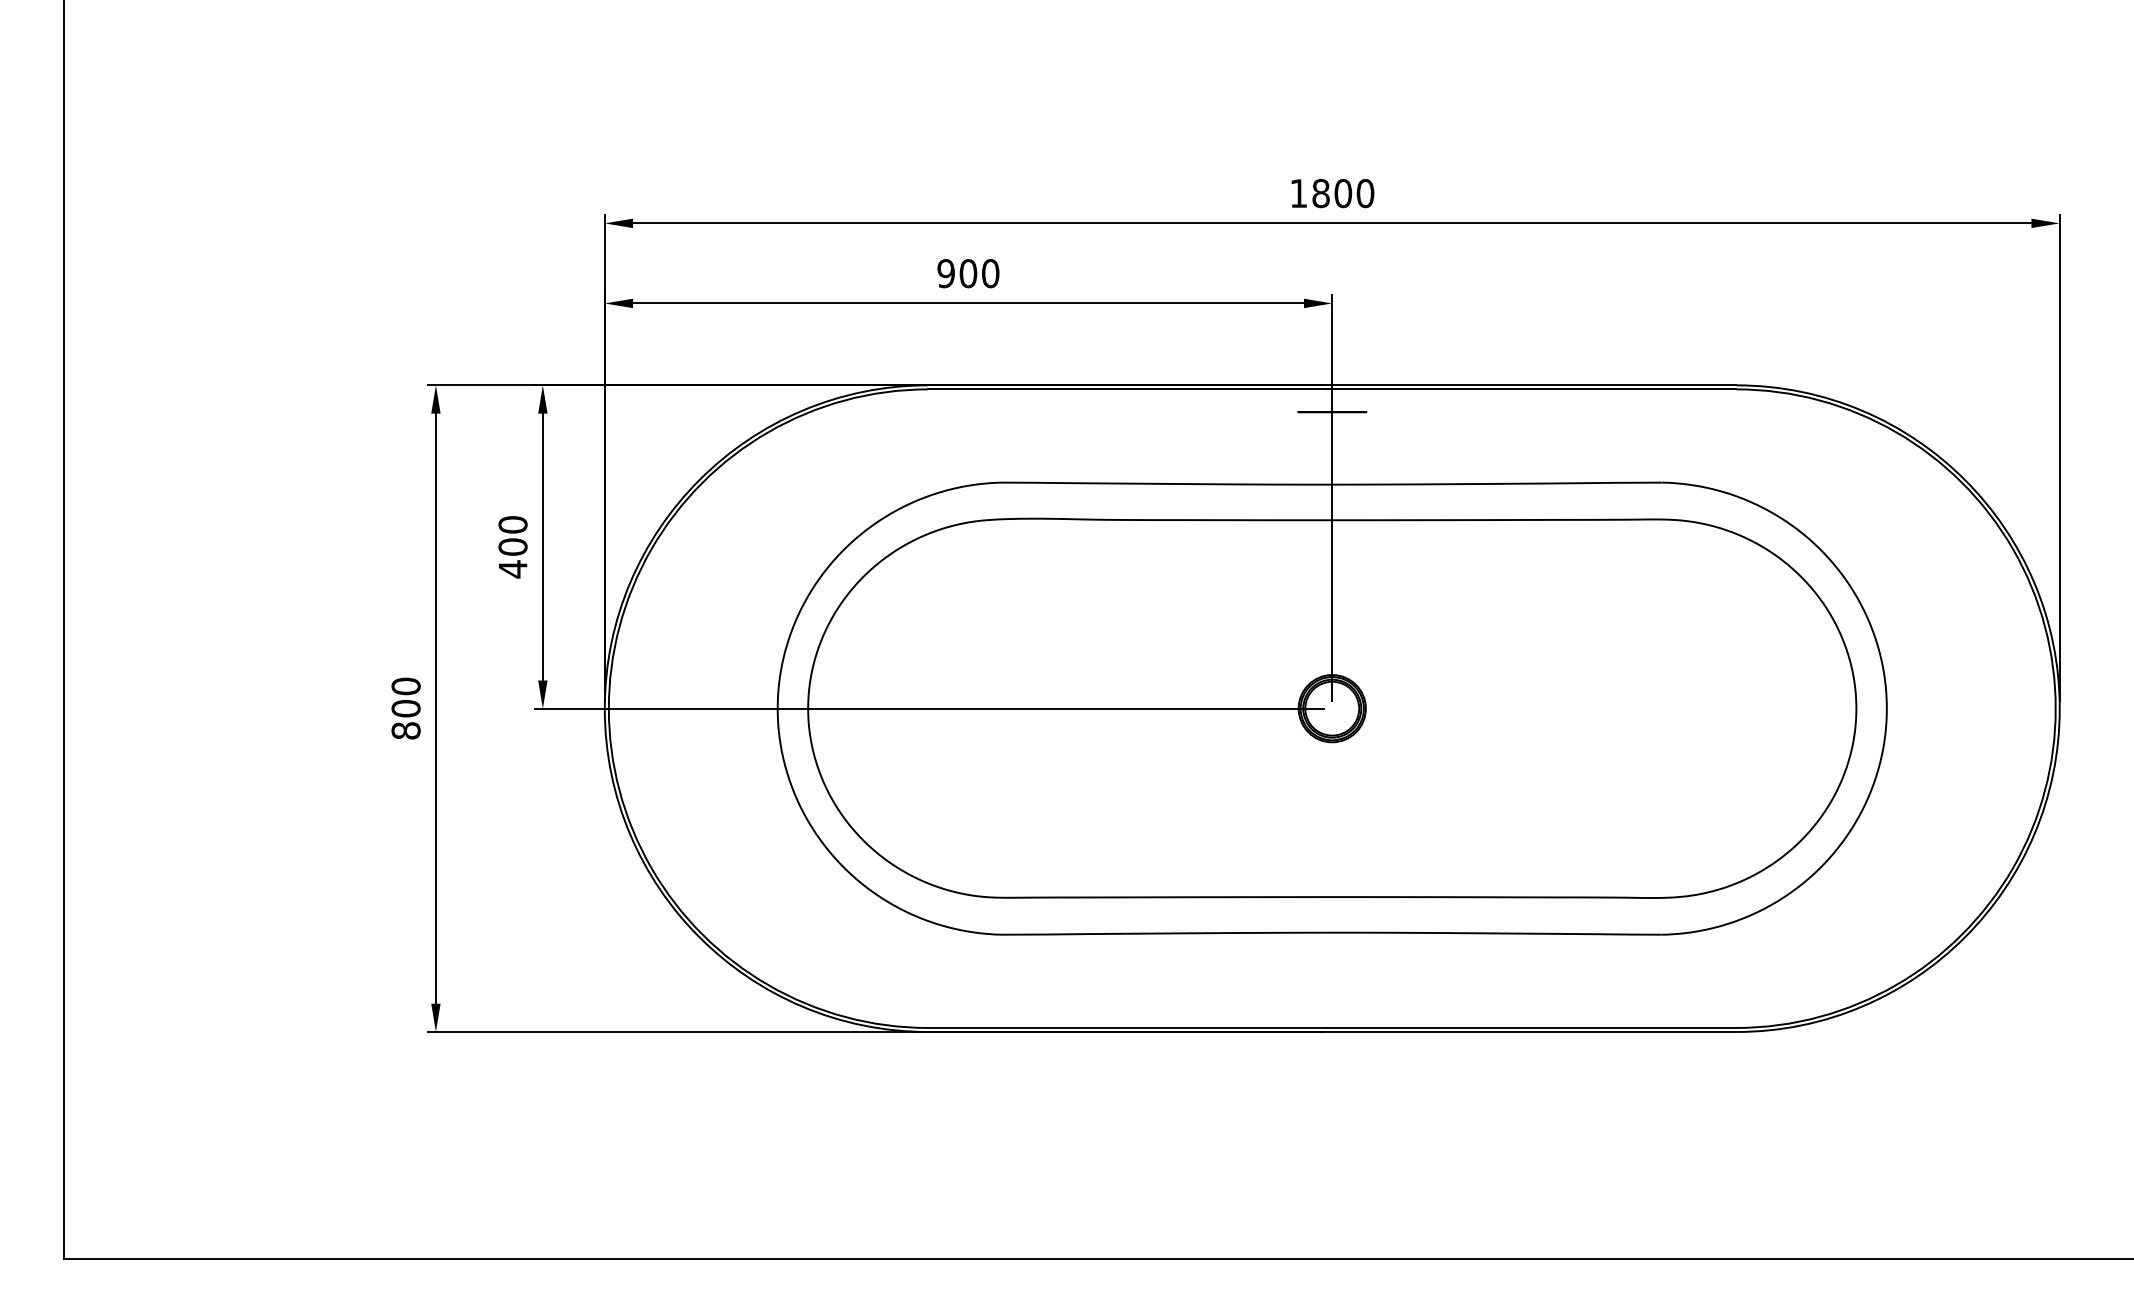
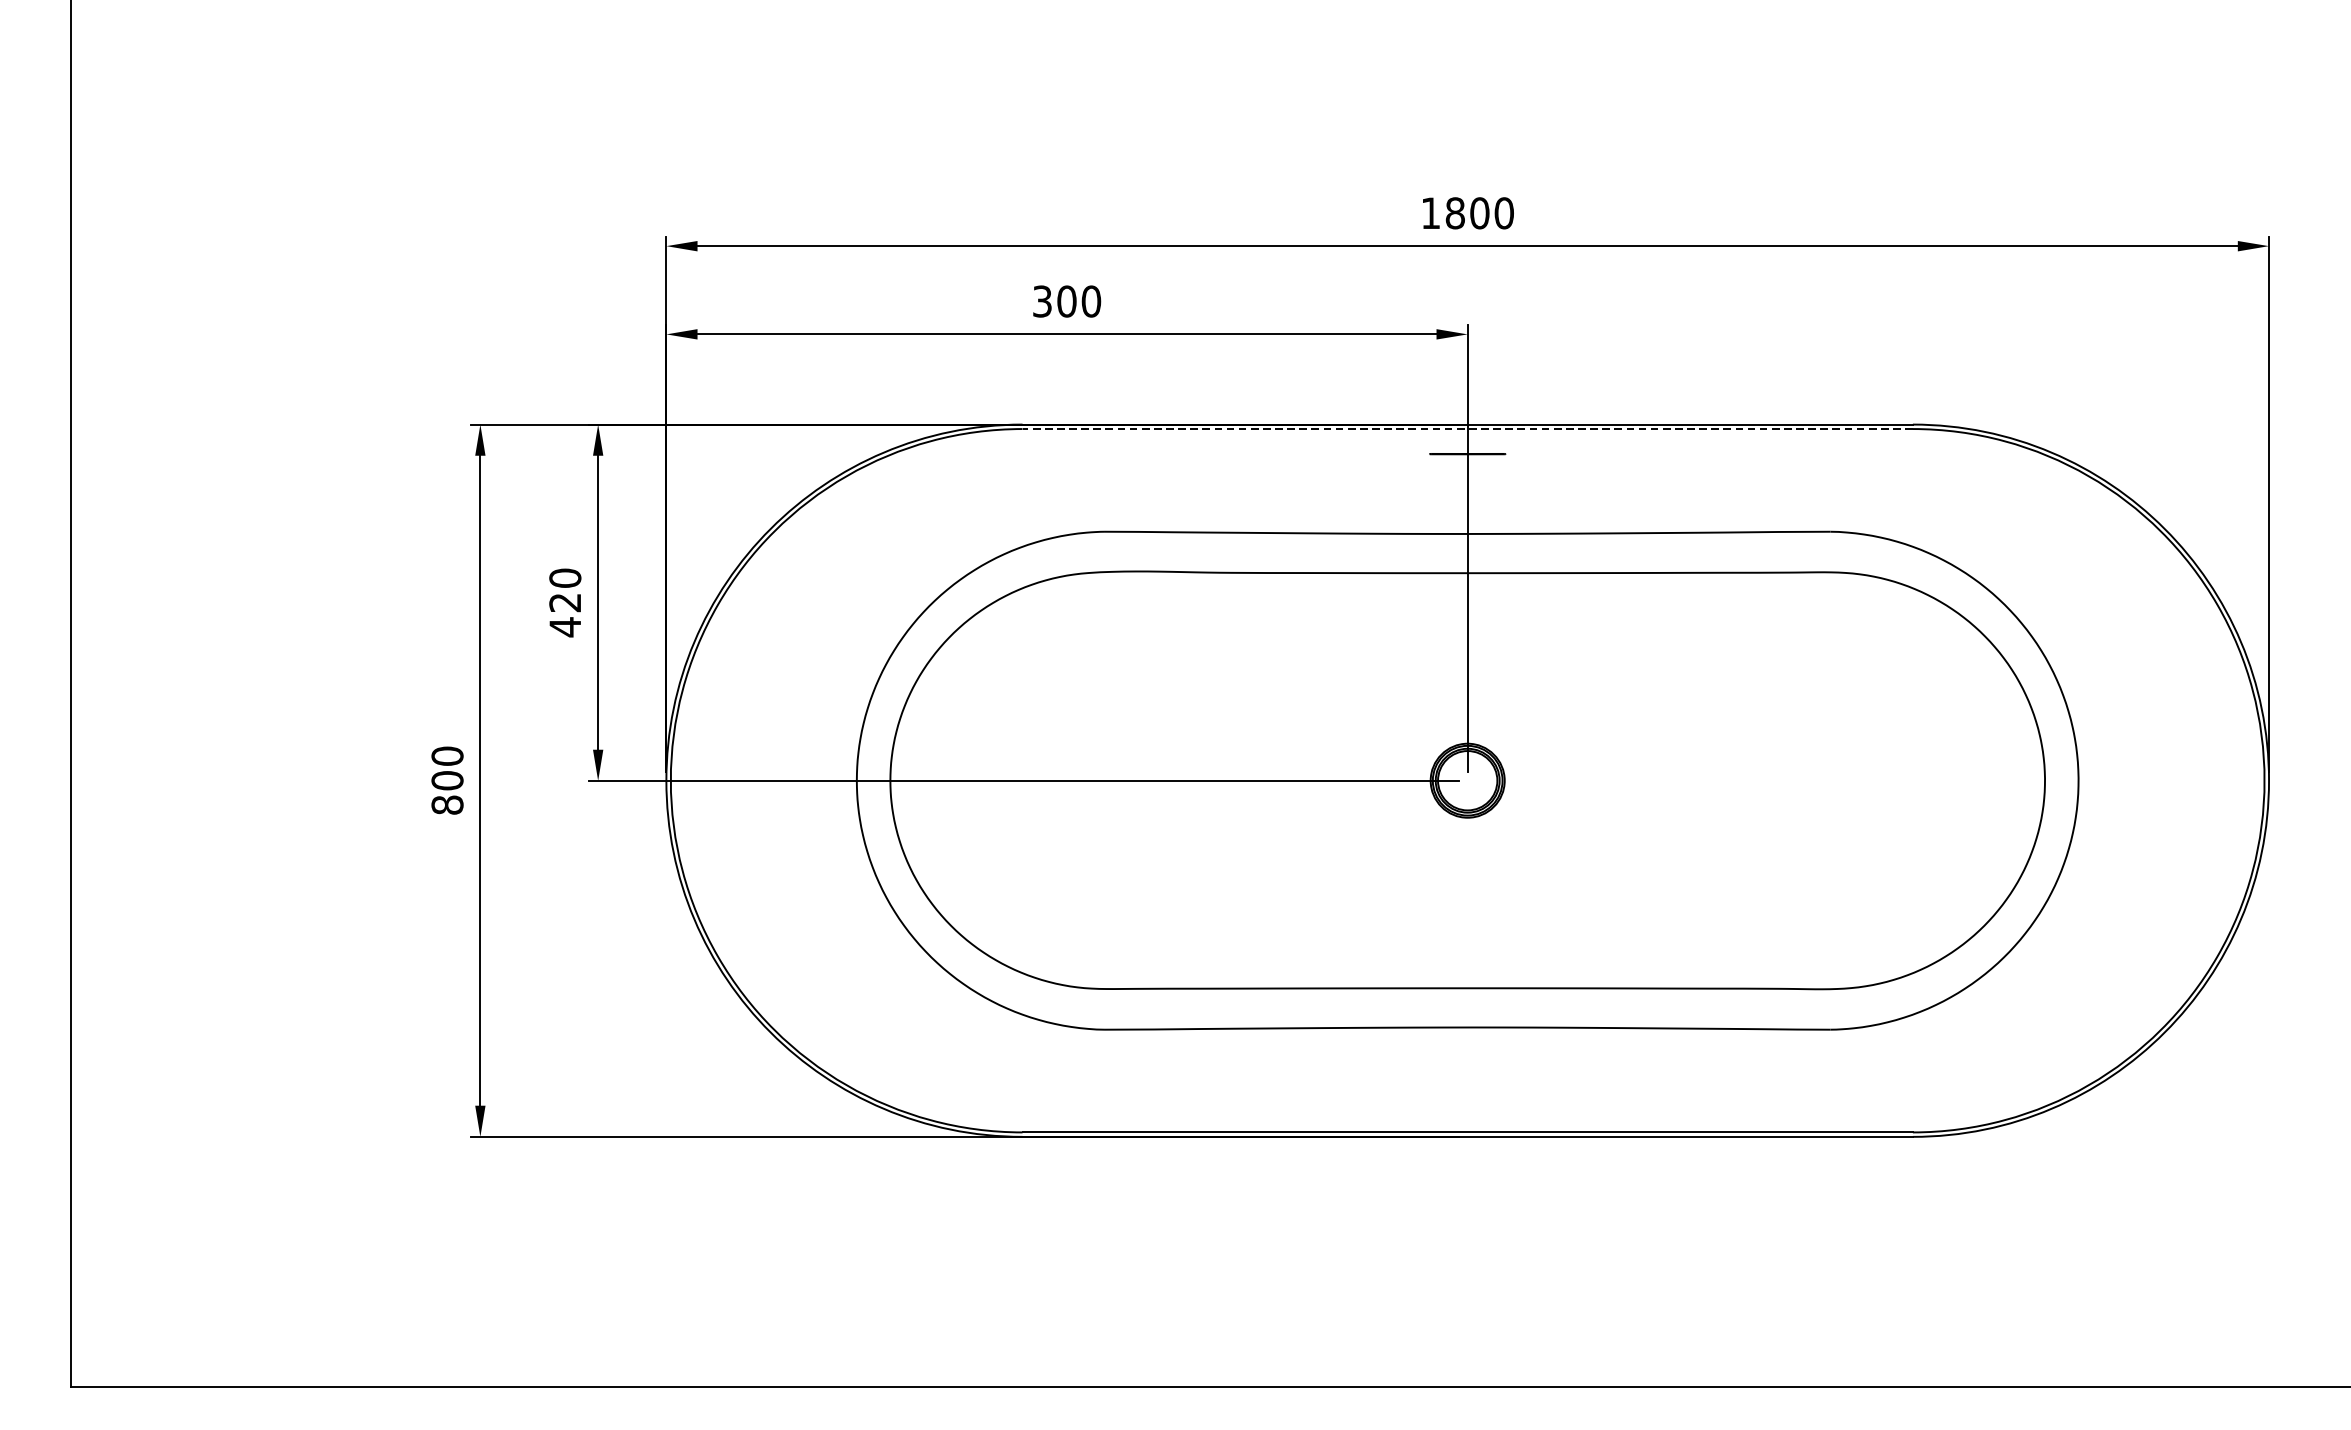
text: (945, 273) -> (1041, 301), 900 -> 300
line: (1331, 389) -> (1466, 429), solid -> dashed
text: (512, 546) -> (564, 602), 400 -> 420

